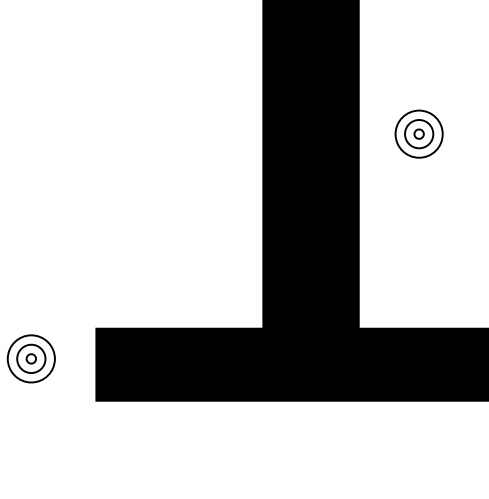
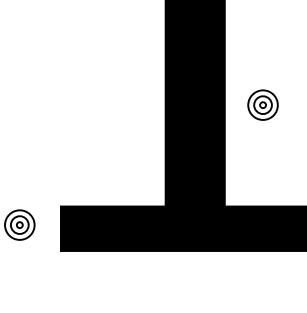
part: (418, 133) -> (262, 104), moved

